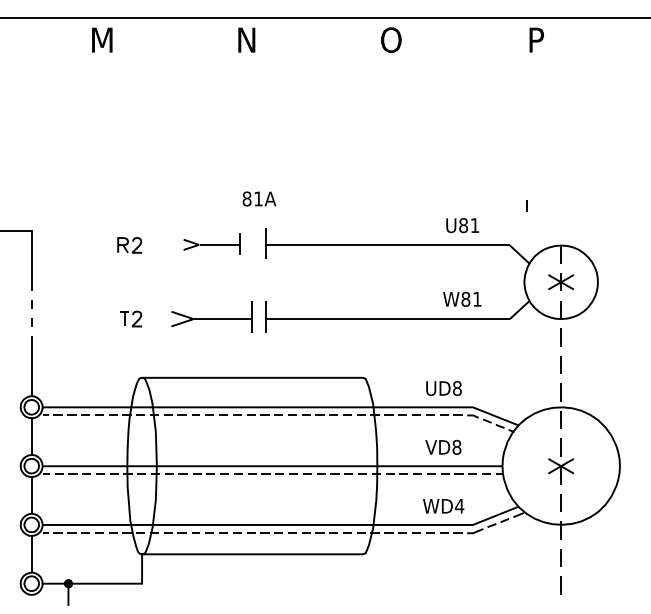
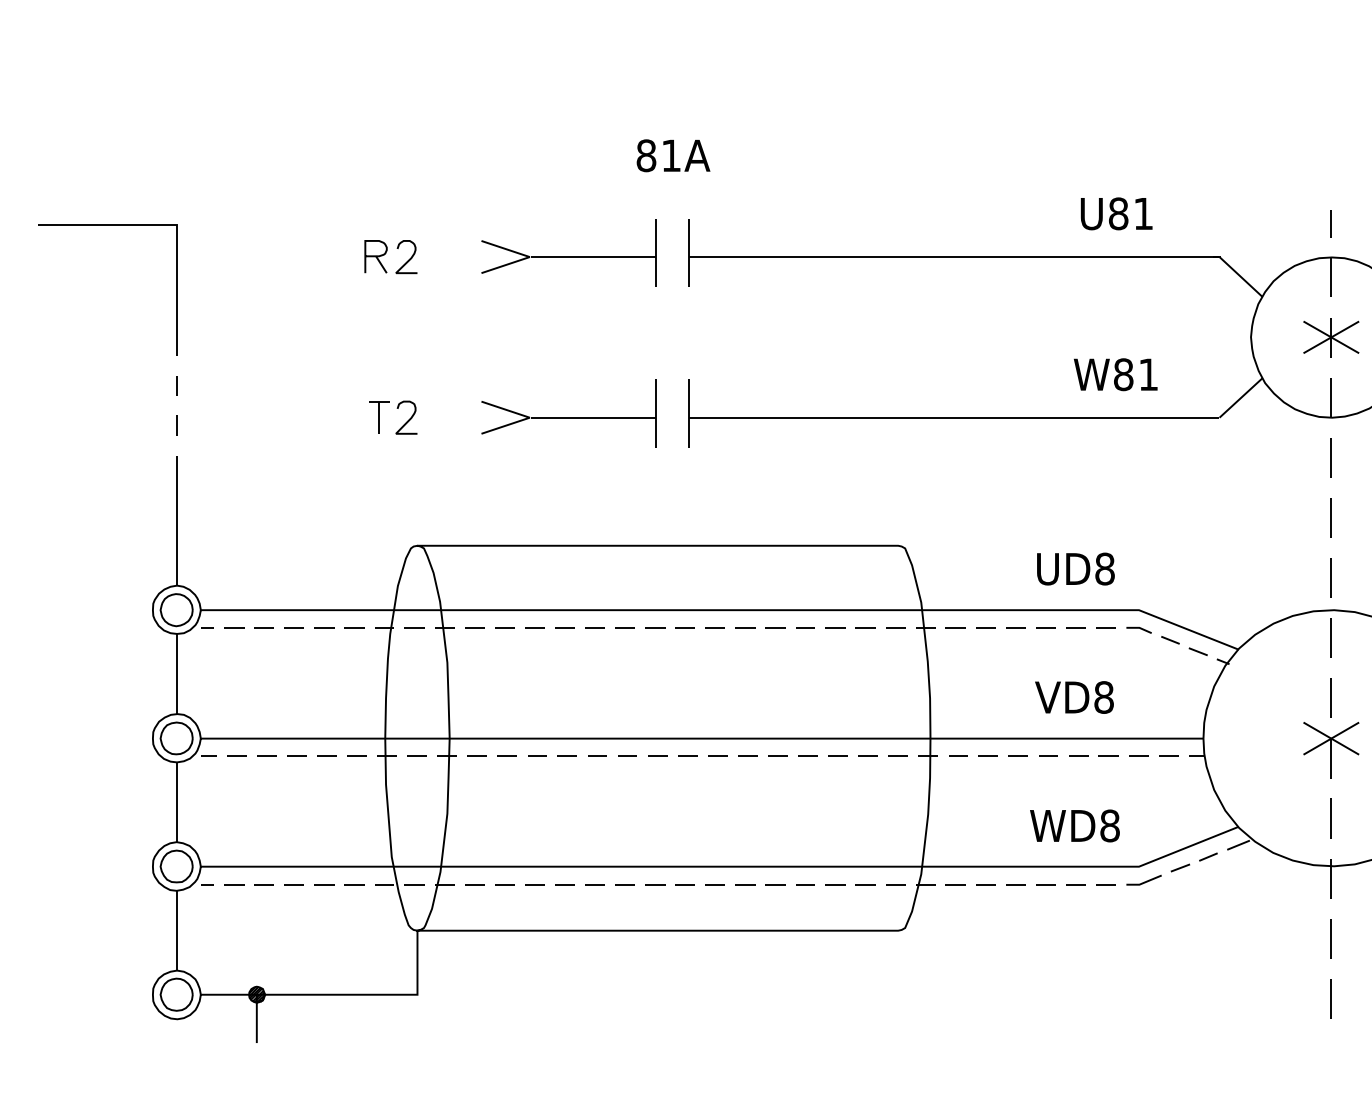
line: (526, 205) -> (1329, 222), moved
part: (211, 243) -> (568, 252), size x1.43
text: (459, 505) -> (1109, 824), WD4 -> WD8

